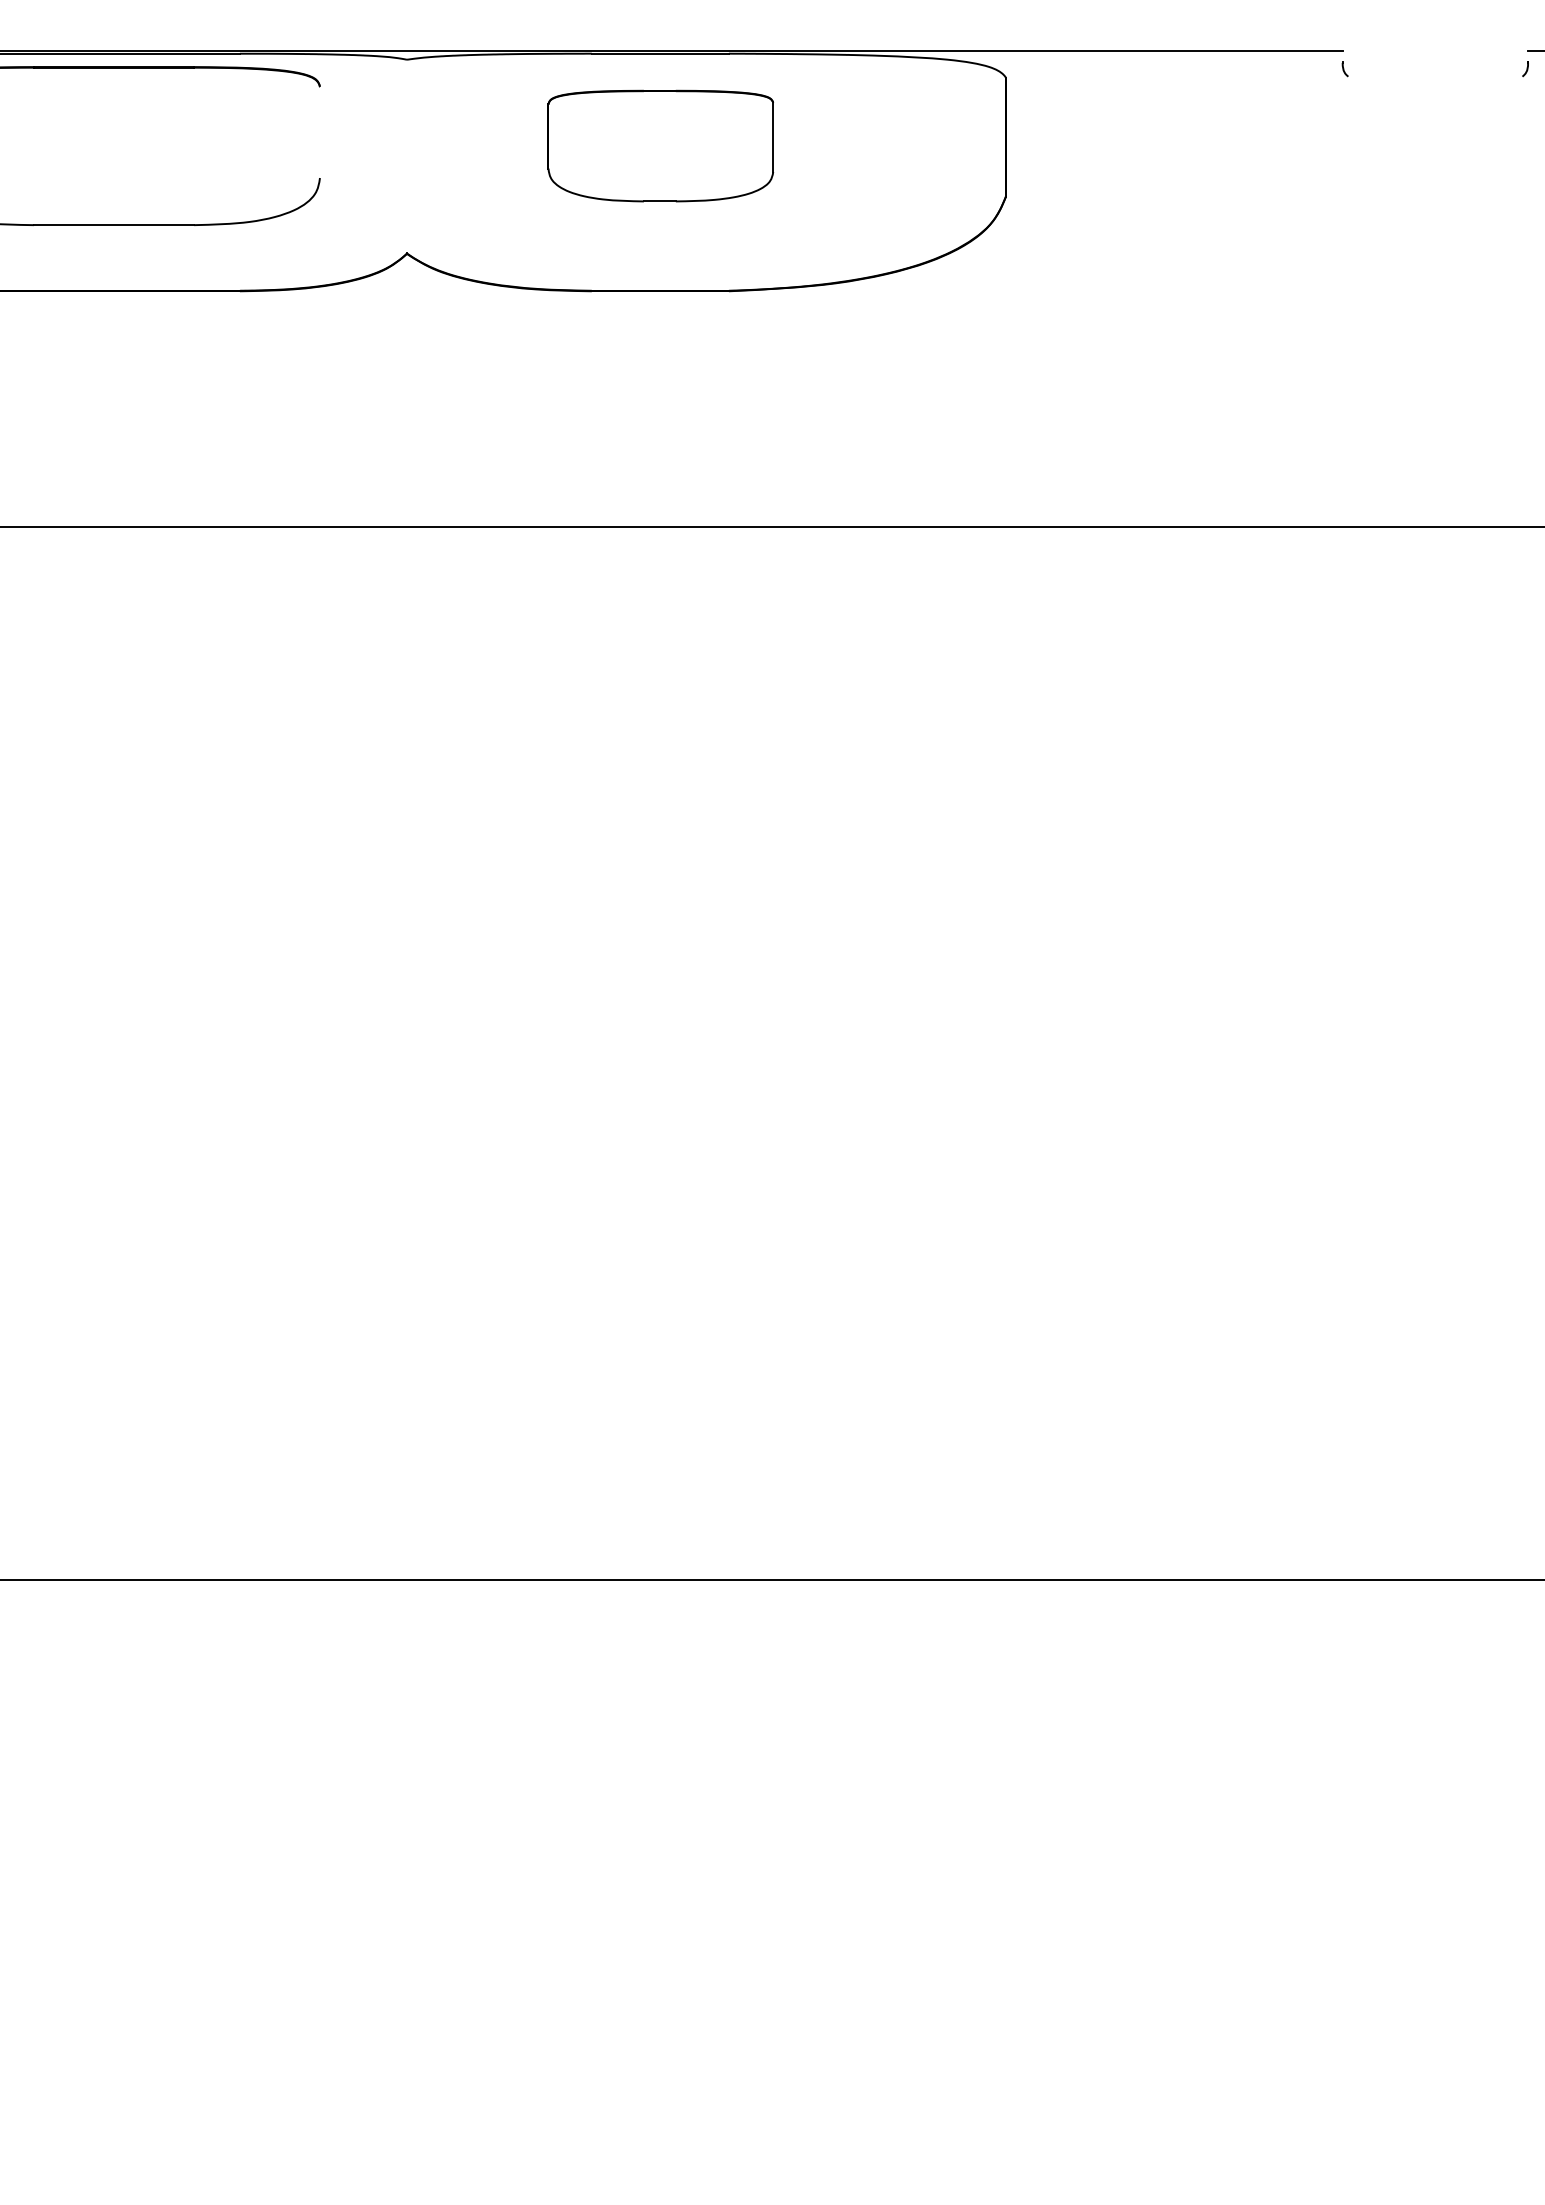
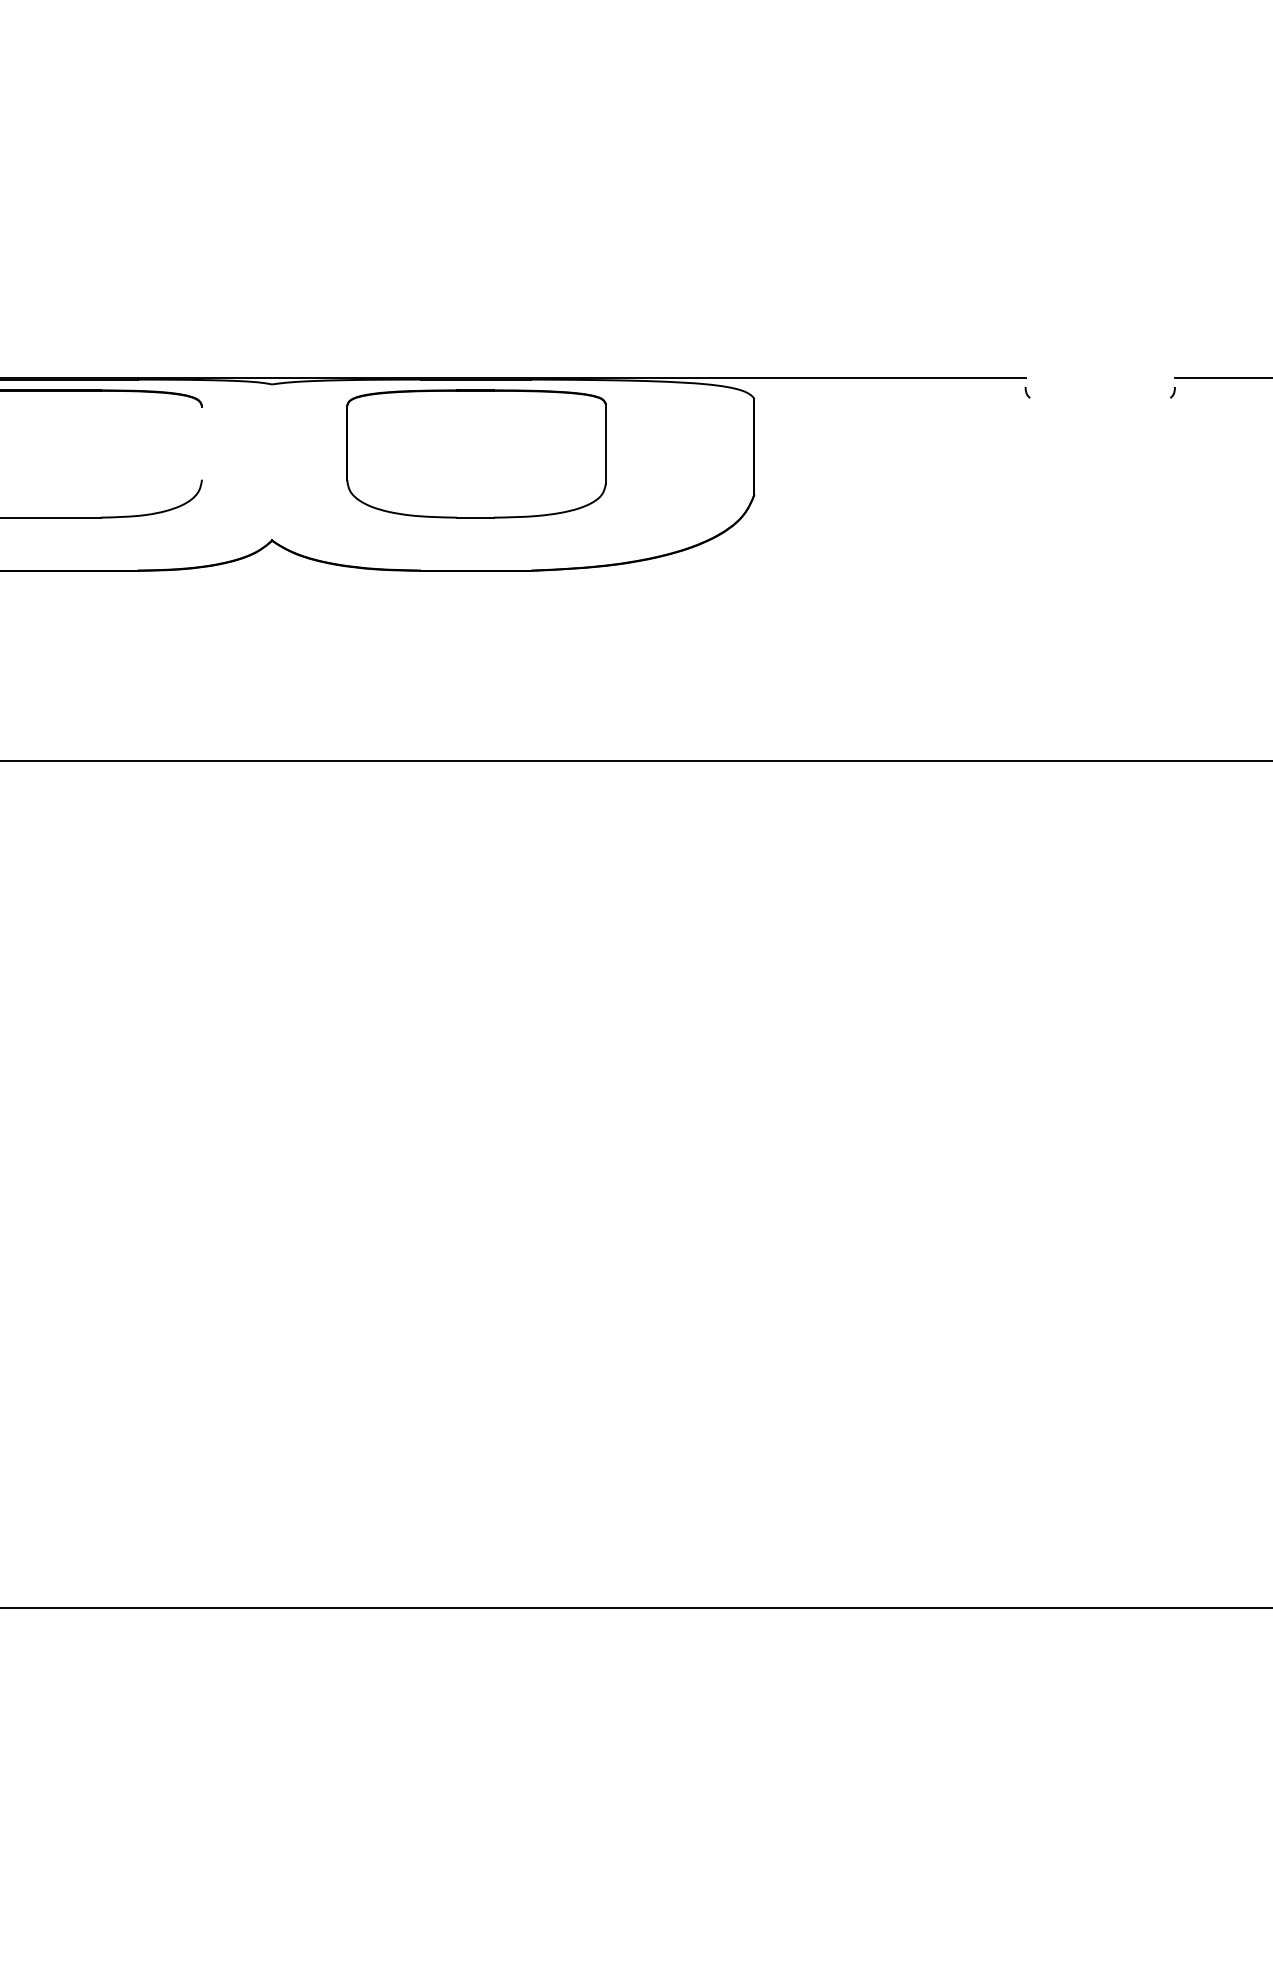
part: (660, 145) -> (476, 453), size x1.43

